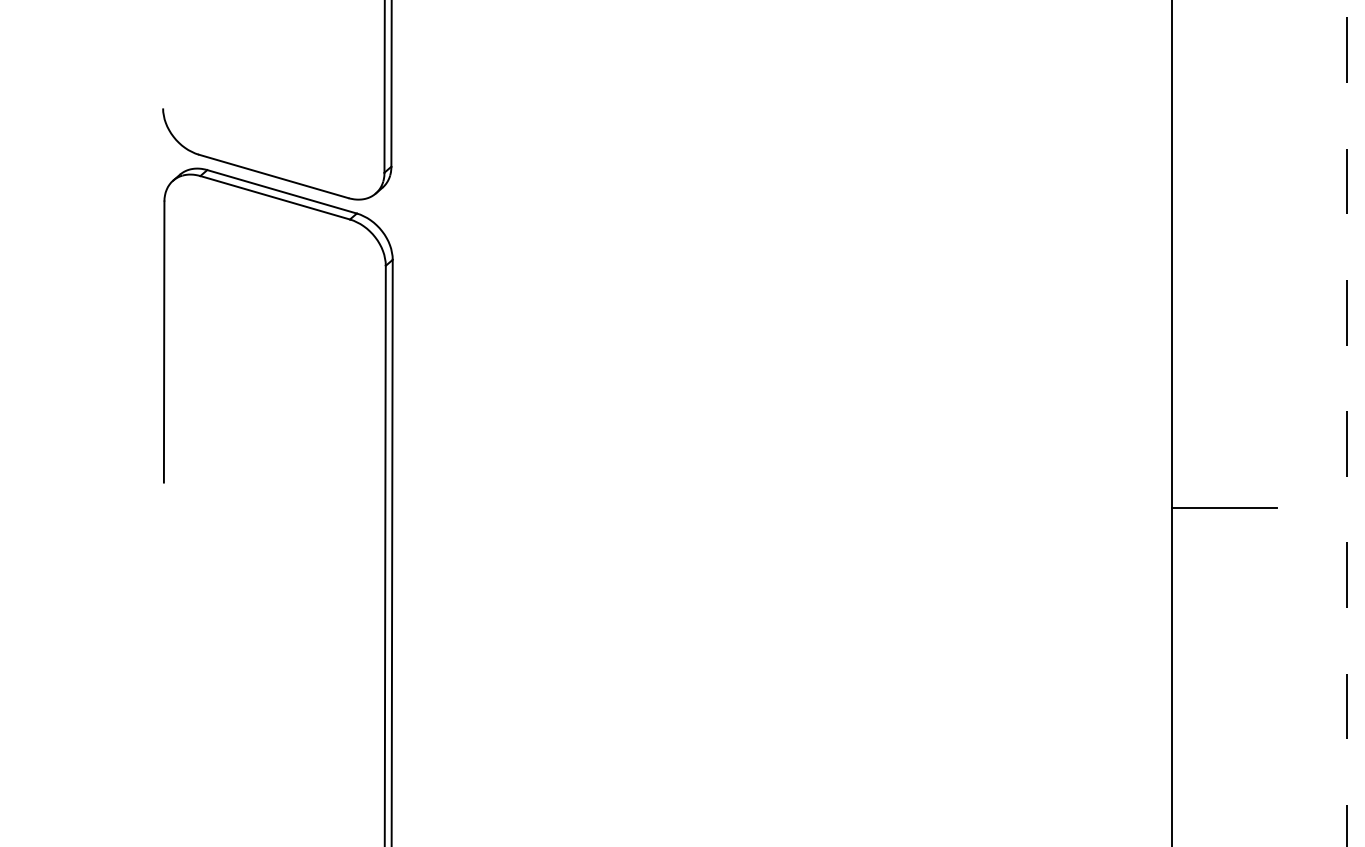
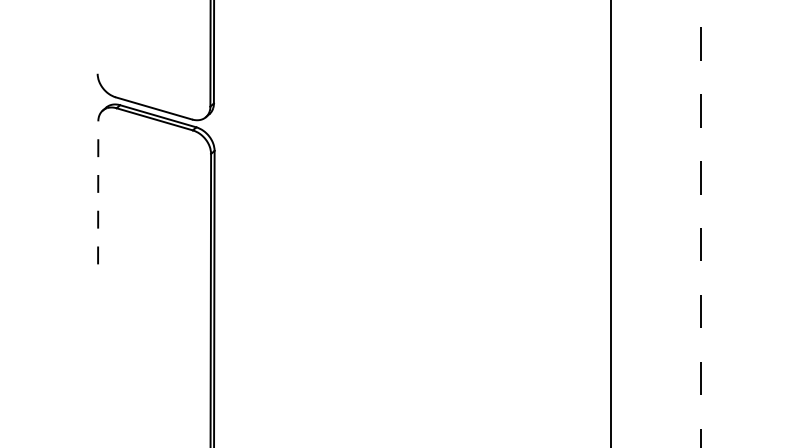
line: (164, 341) -> (98, 192), solid -> dashed
line: (1225, 508) -> (638, 277), removed

